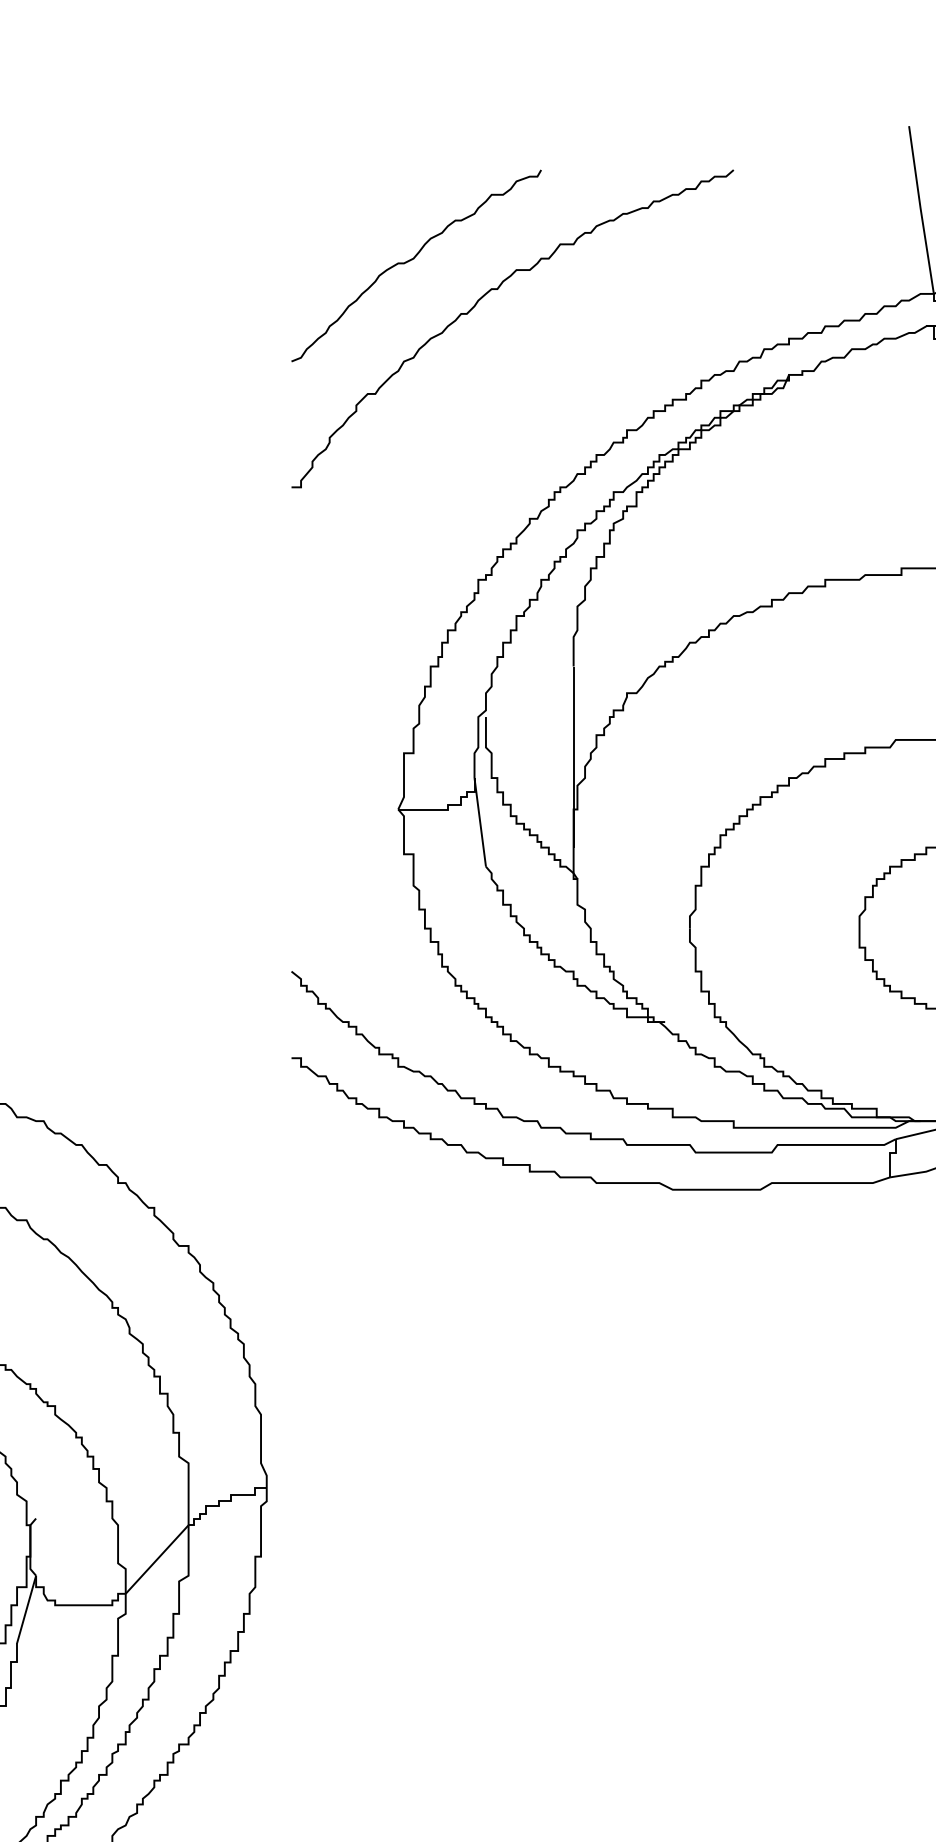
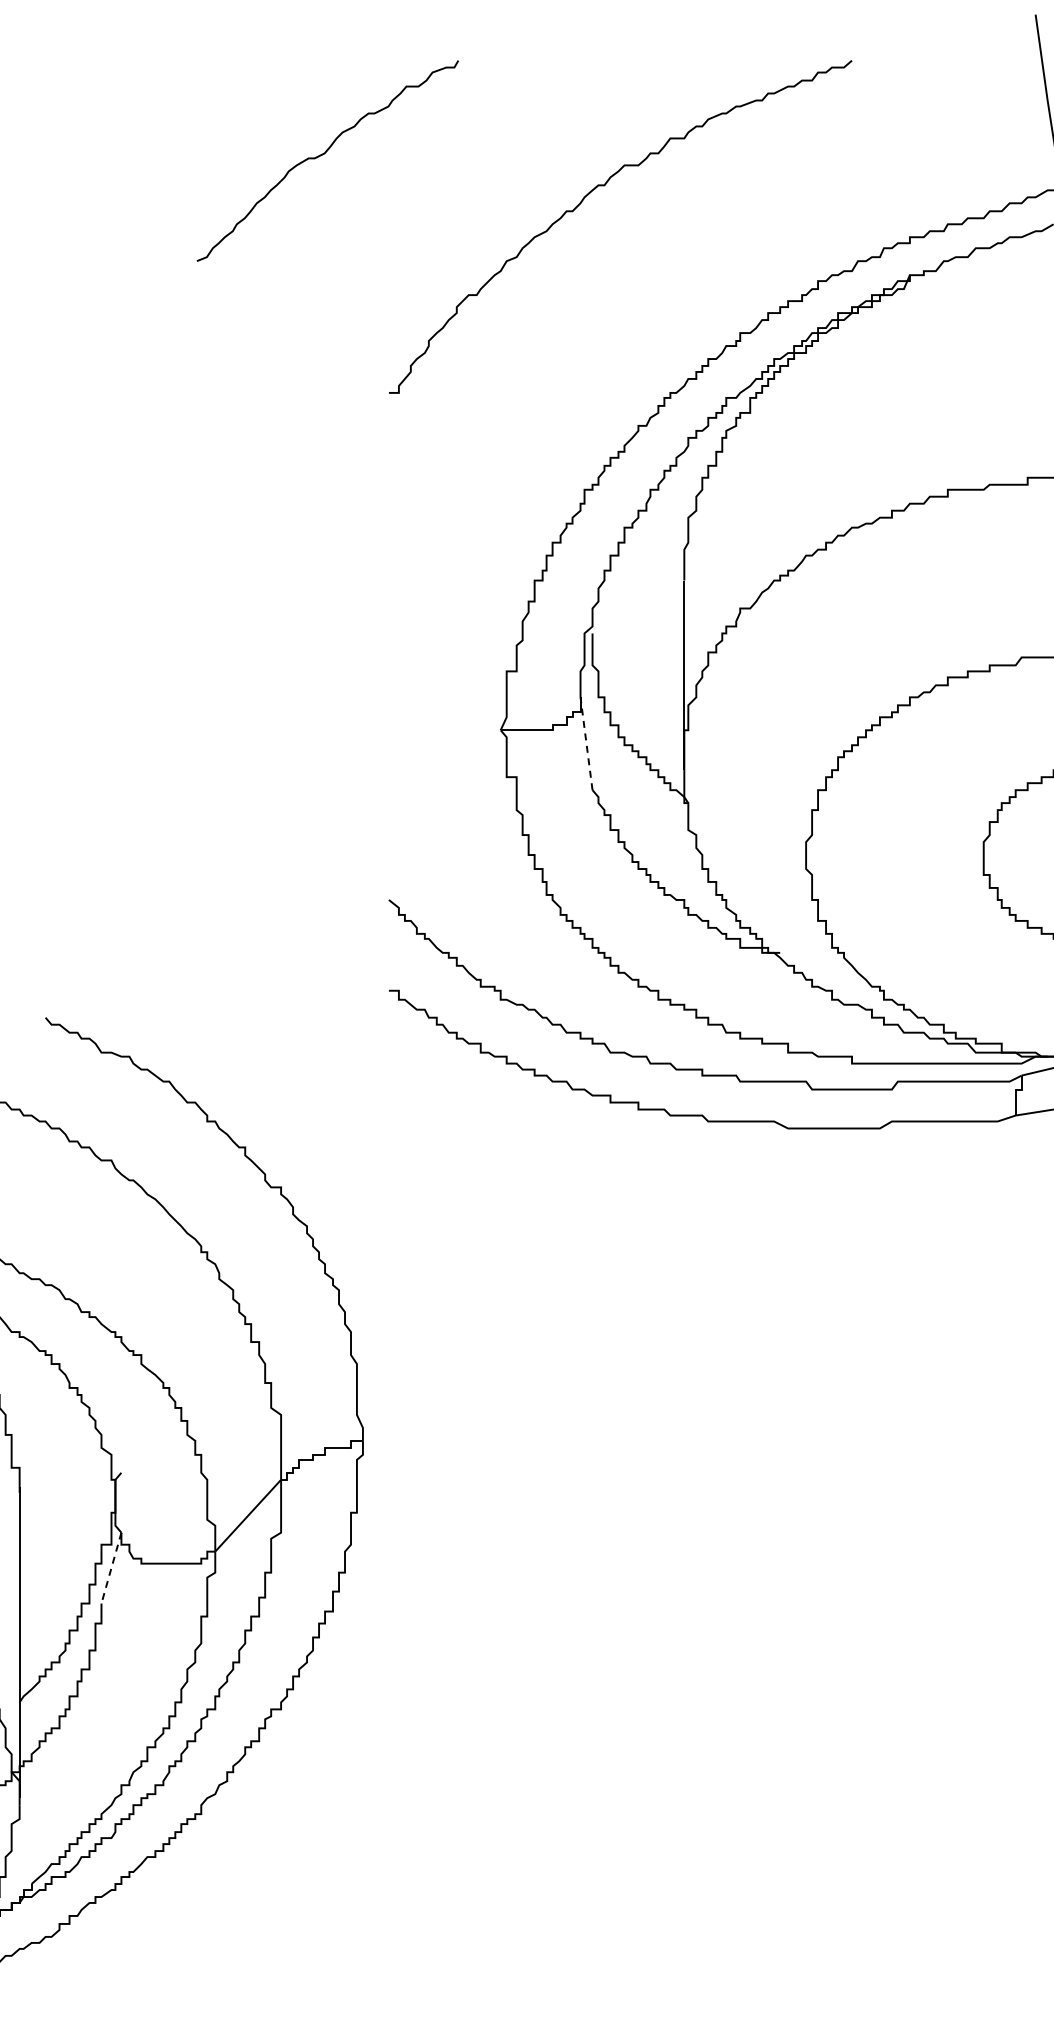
curve: (413, 259) -> (324, 154), moved
line: (480, 822) -> (586, 743), solid -> dashed
line: (26, 1609) -> (111, 1568), solid -> dashed

